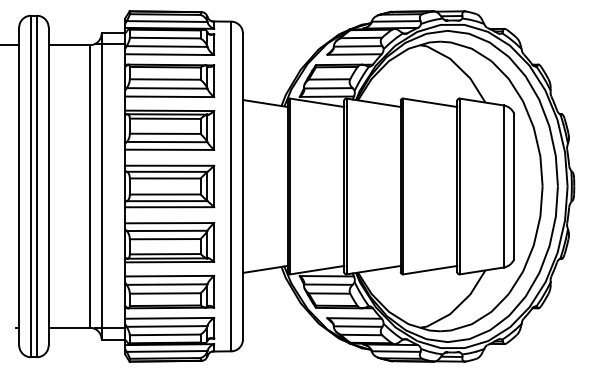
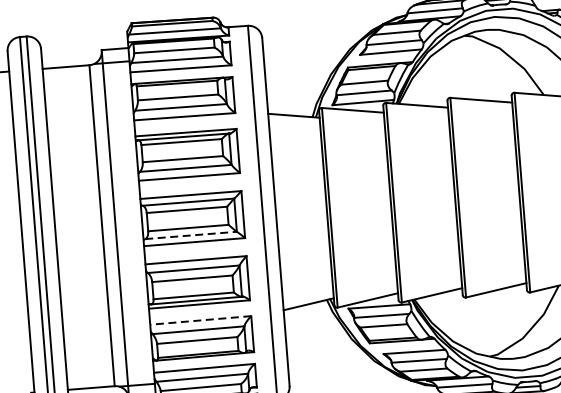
line: (167, 201) -> (191, 235), solid -> dashed
line: (169, 276) -> (200, 320), solid -> dashed

